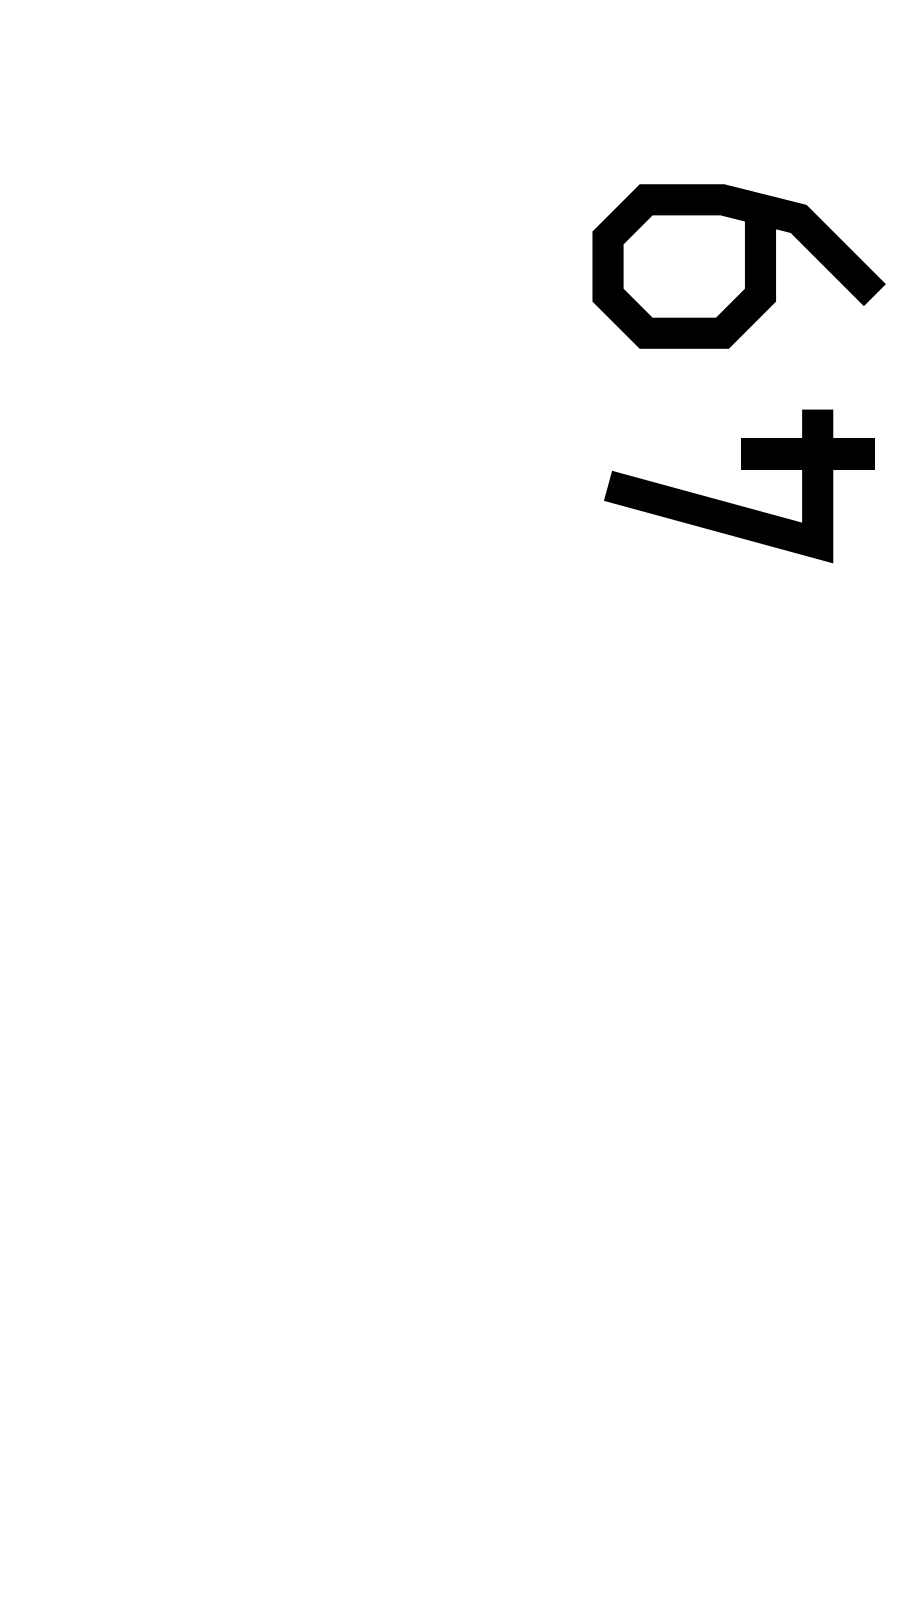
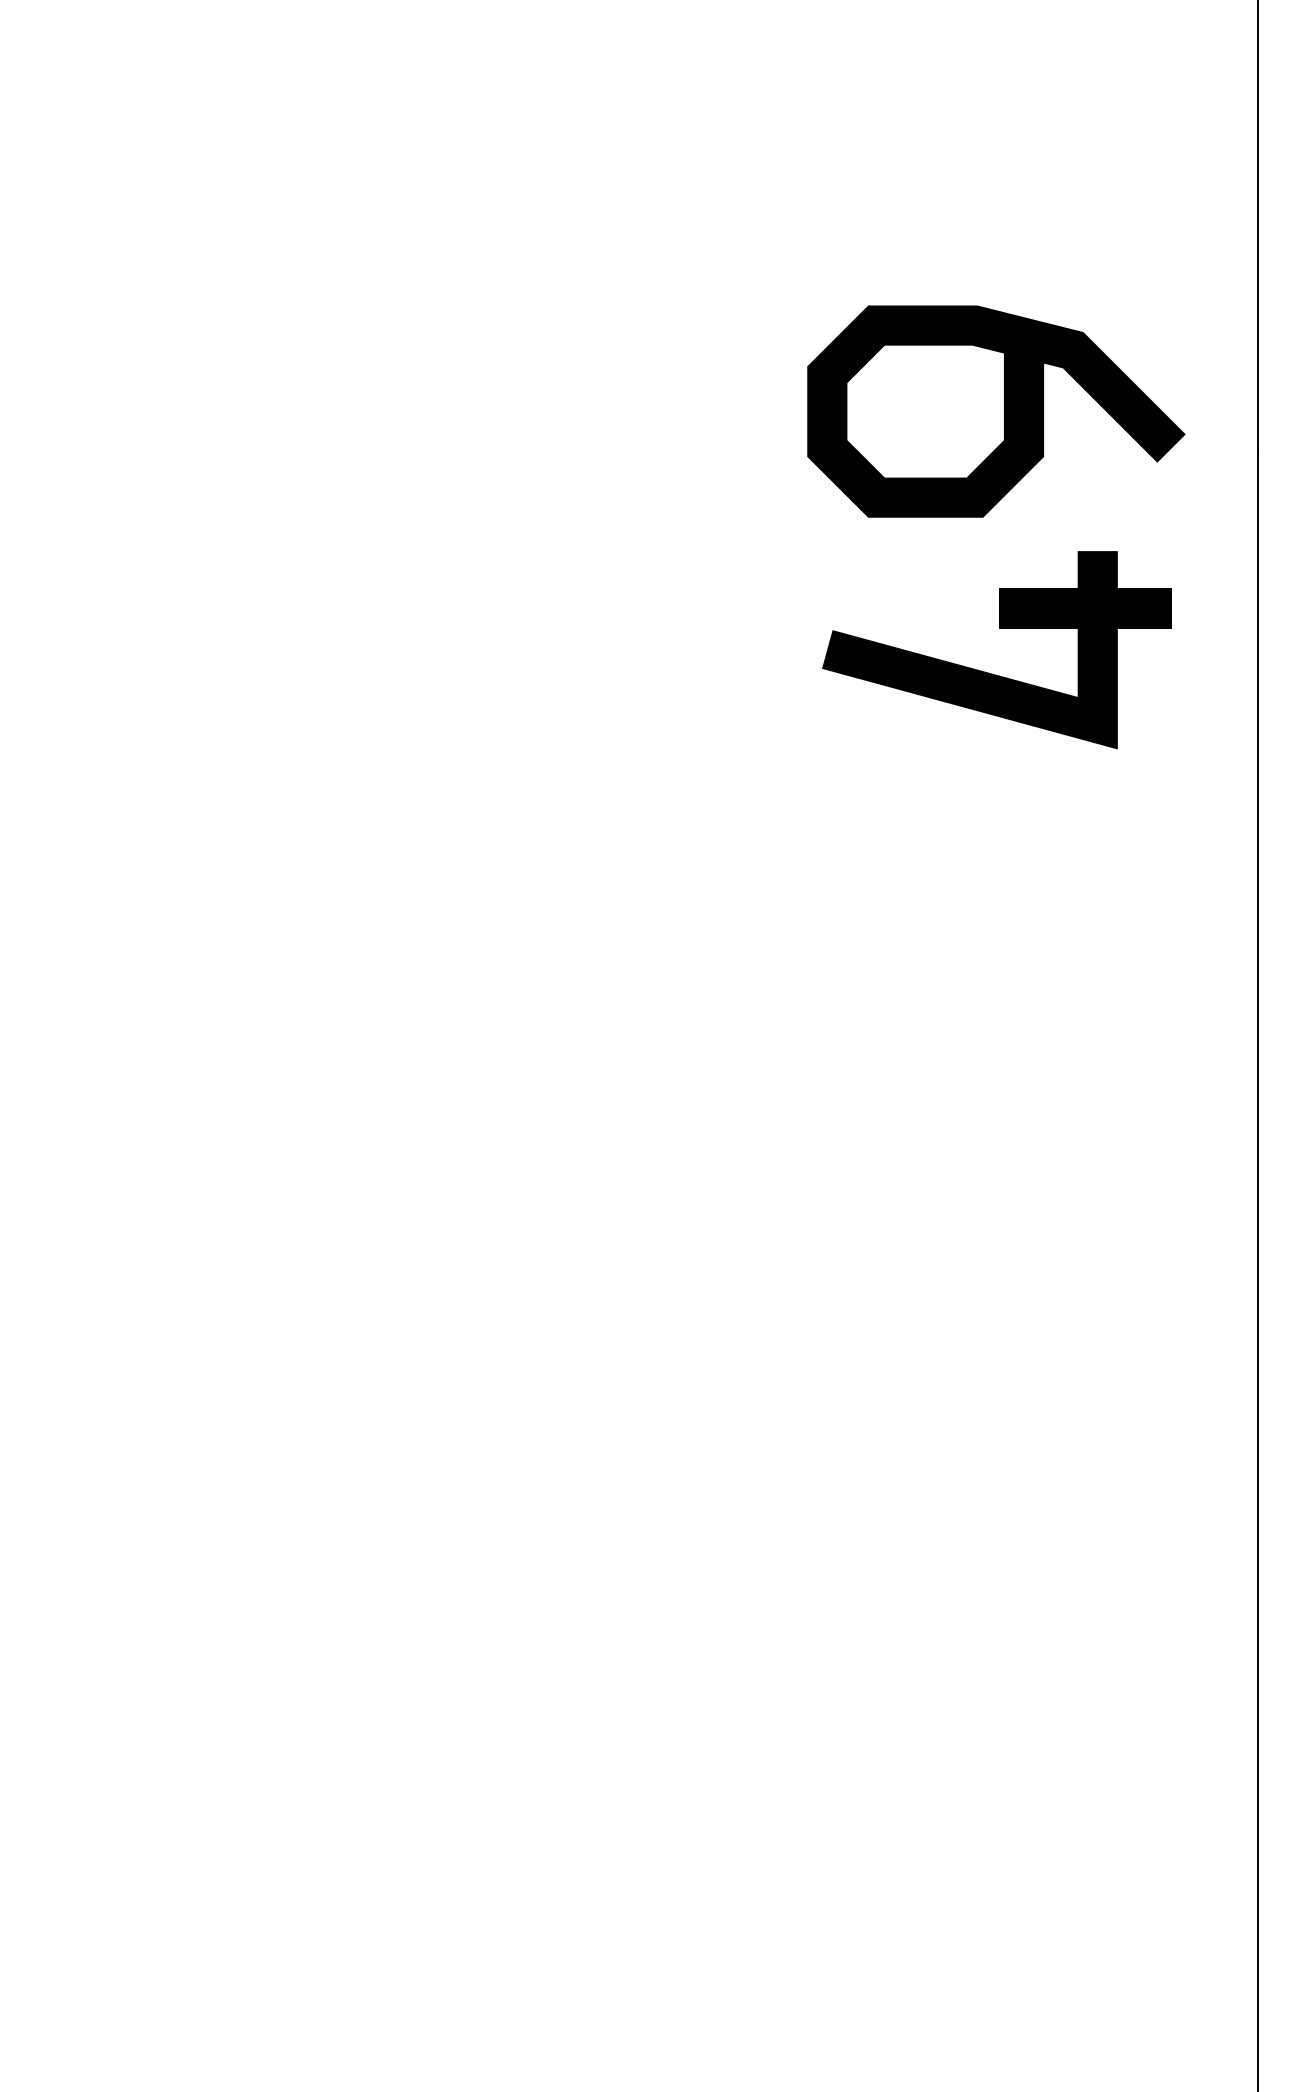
curve: (745, 266) -> (1004, 411), moved

